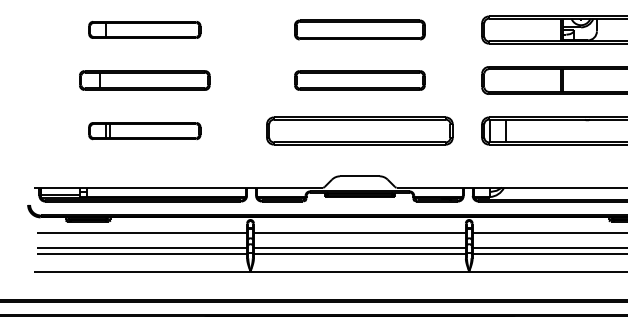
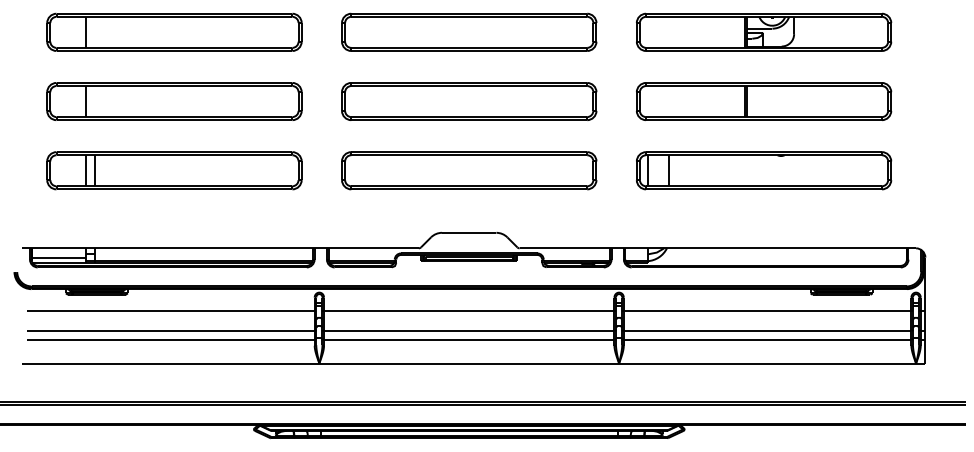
part: (144, 29) -> (174, 31), size x1.67
part: (360, 29) -> (469, 31), size x1.43
part: (144, 80) -> (174, 101), size x1.43
part: (360, 80) -> (469, 101), size x1.43
part: (144, 130) -> (174, 170), size x1.67

